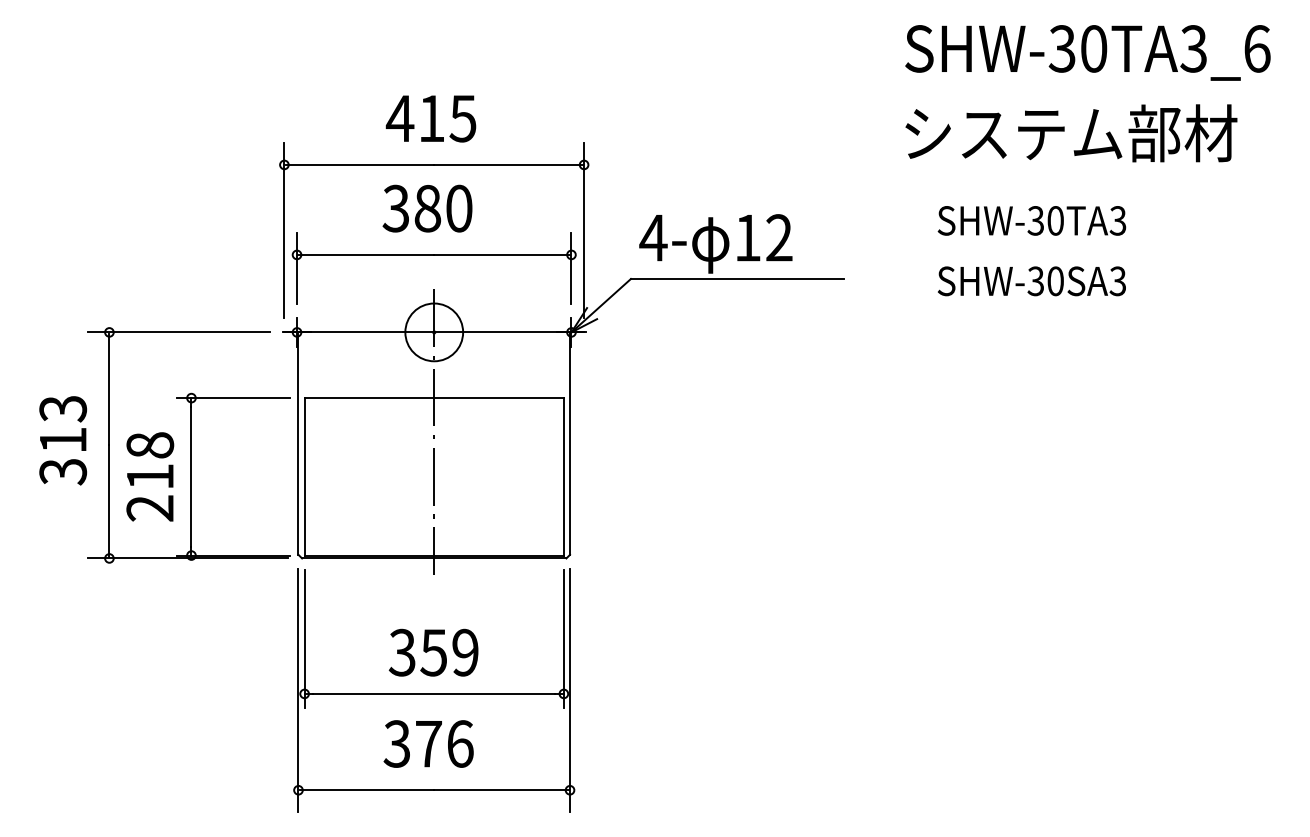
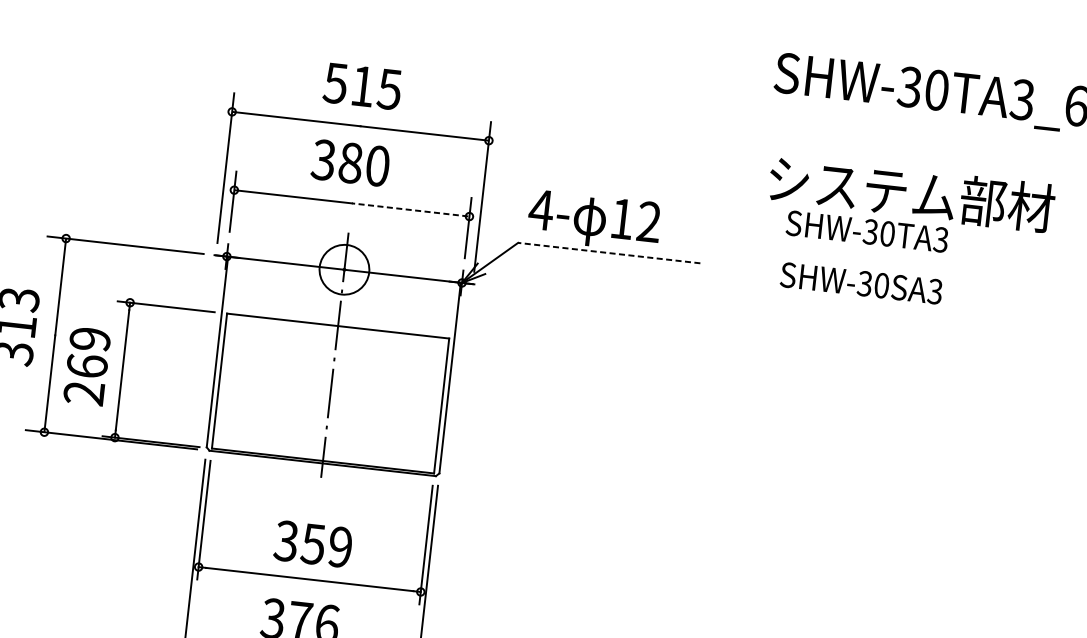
text: (399, 118) -> (335, 83), 415 -> 515
text: (1071, 133) -> (911, 193), moved
line: (502, 254) -> (410, 209), solid -> dashed
line: (736, 278) -> (608, 252), solid -> dashed
text: (150, 460) -> (89, 352), 218 -> 269

